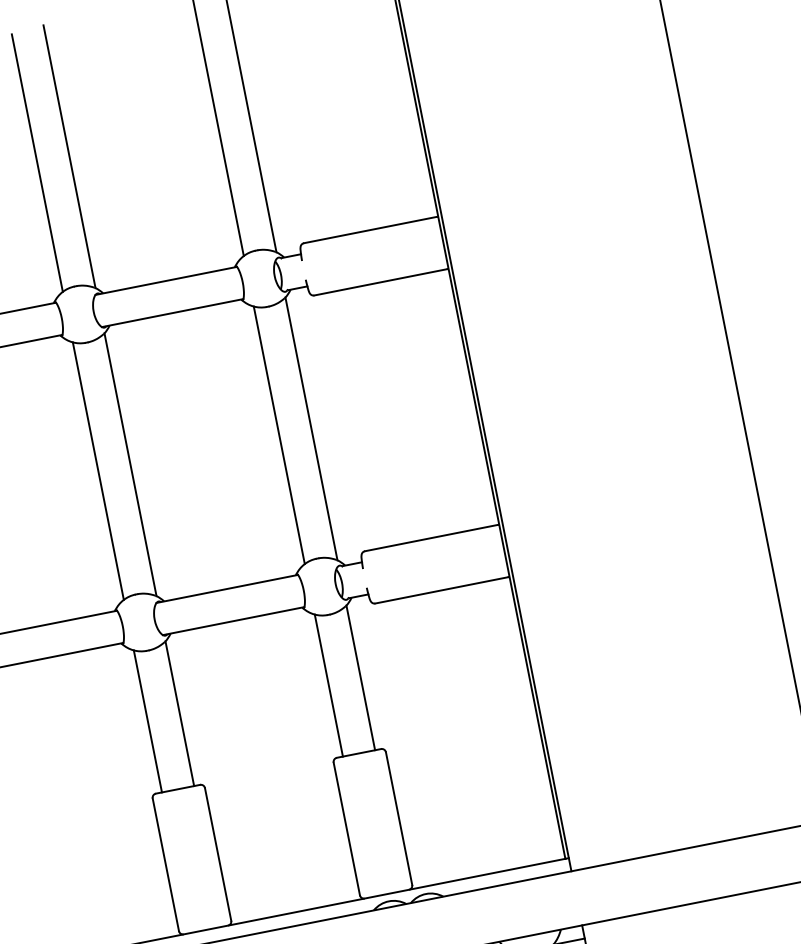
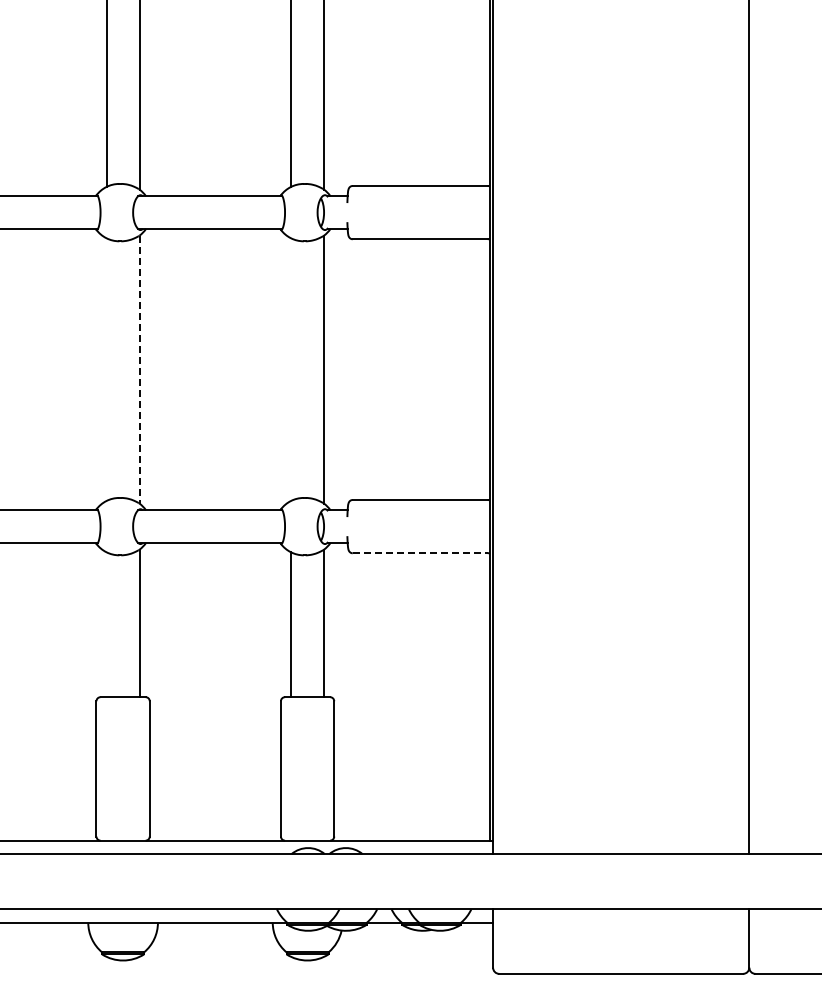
line: (279, 435) -> (291, 369), removed
line: (130, 464) -> (139, 369), solid -> dashed
line: (98, 471) -> (106, 369), removed
line: (441, 590) -> (420, 553), solid -> dashed
line: (147, 721) -> (106, 624), removed

